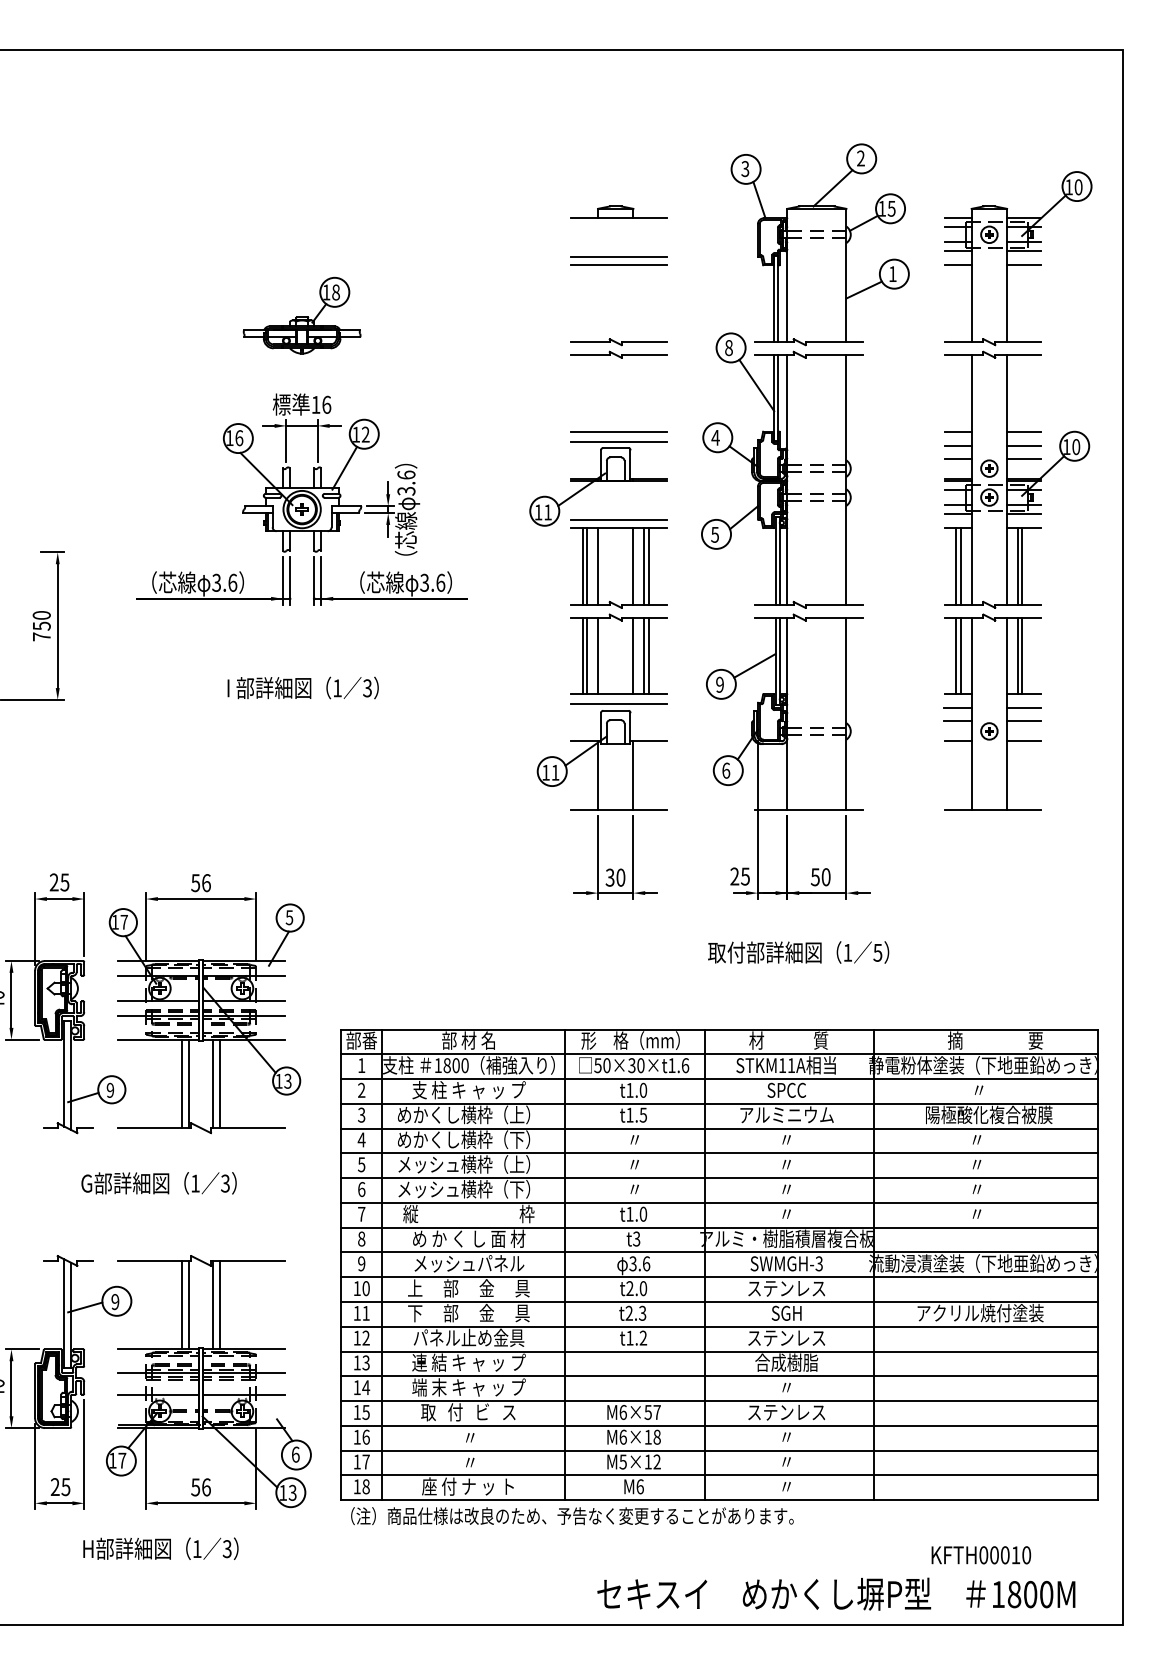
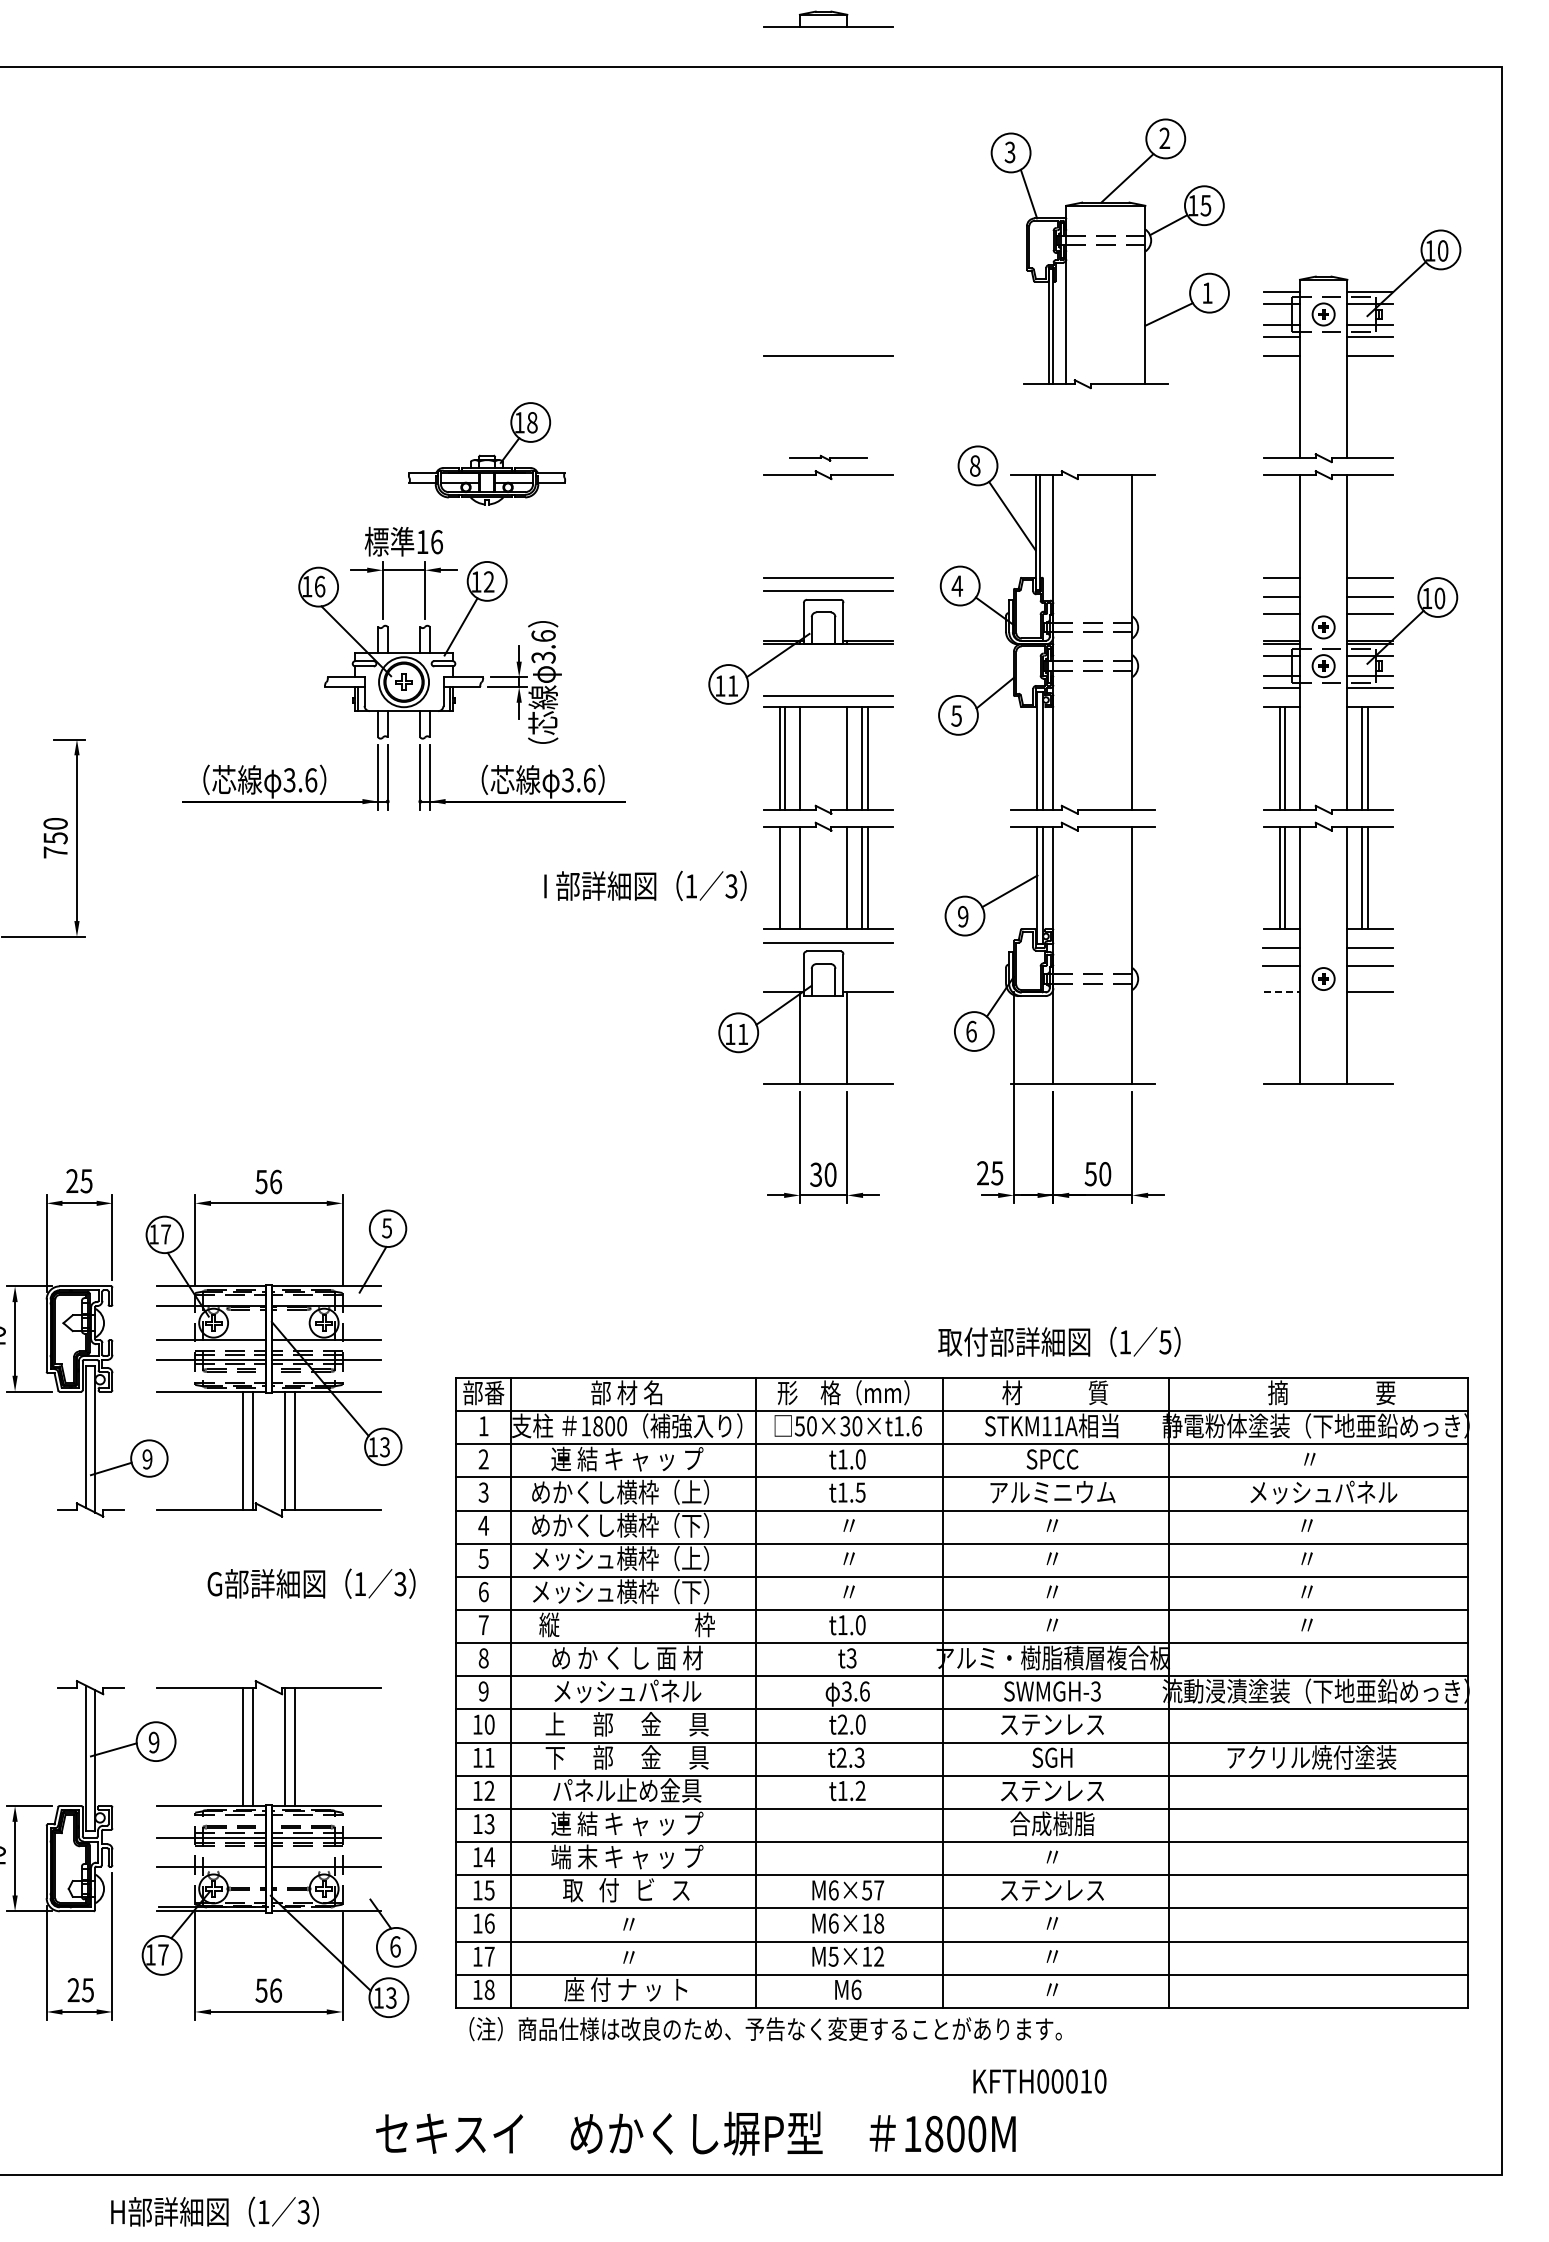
part: (619, 211) -> (828, 18), moved
part: (819, 244) -> (1109, 253), moved
line: (619, 257) -> (828, 344), removed
part: (301, 315) -> (486, 453), moved
part: (619, 342) -> (828, 458), size x0.6
line: (587, 655) -> (785, 877), removed
text: (303, 687) -> (645, 885), moved
line: (958, 741) -> (1282, 992), solid -> dashed
text: (798, 952) -> (1059, 1341), moved
text: (429, 1089) -> (574, 1458), 支 柱 キ ャ ッ プ -> 連 結 キ ャ ッ プ
text: (989, 1114) -> (1323, 1491), 陽極酸化複合被膜 -> メッシュパネル
text: (159, 1183) -> (311, 1583), moved
text: (160, 1548) -> (214, 2211), moved
text: (981, 1555) -> (1039, 2081), moved
text: (836, 1594) -> (695, 2133), moved

